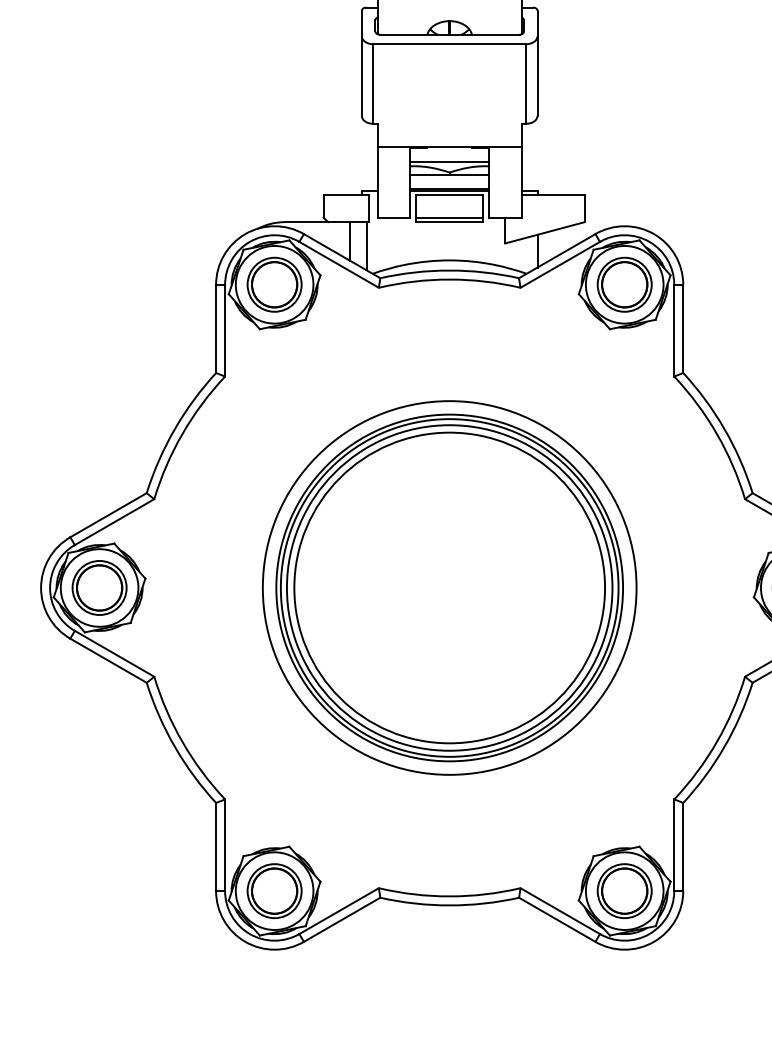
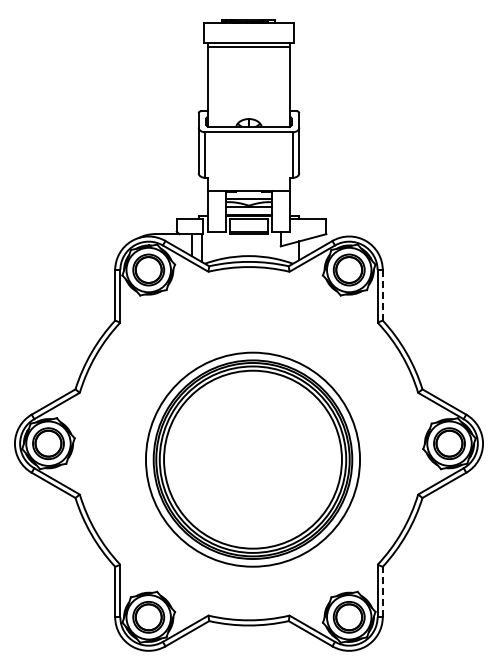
line: (682, 327) -> (382, 294), solid -> dashed
part: (448, 587) -> (252, 459), moved
line: (682, 846) -> (382, 591), solid -> dashed

